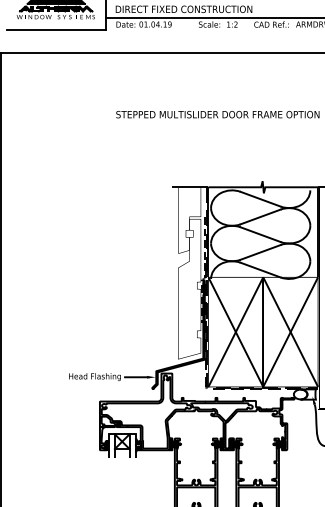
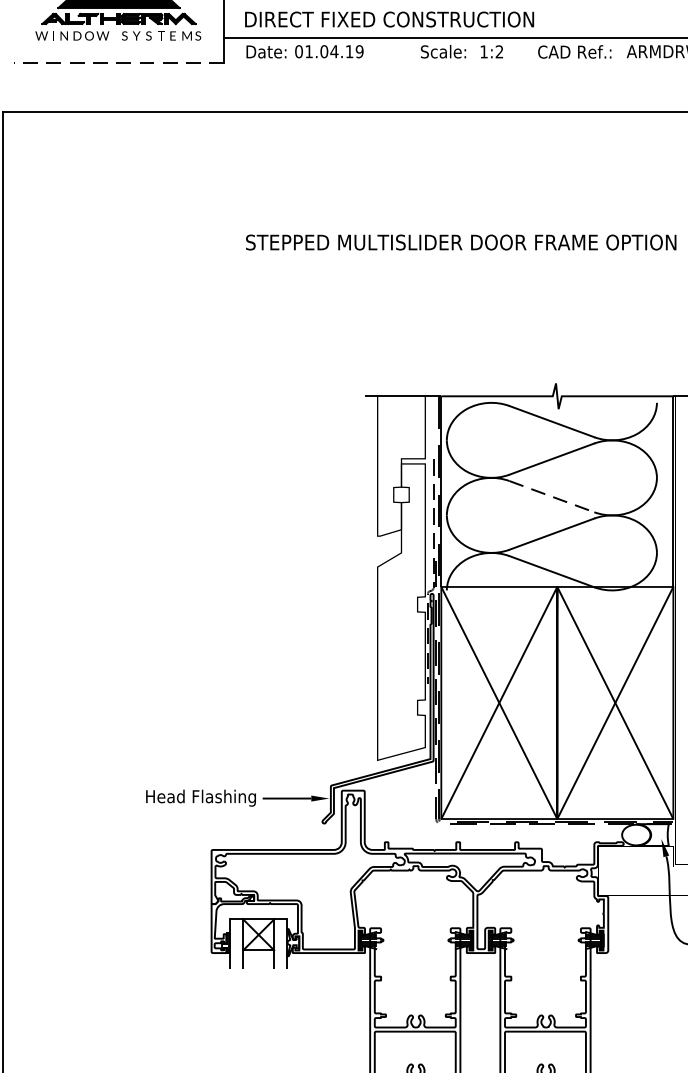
line: (56, 29) -> (119, 62), solid -> dashed
line: (261, 234) -> (553, 496), solid -> dashed

